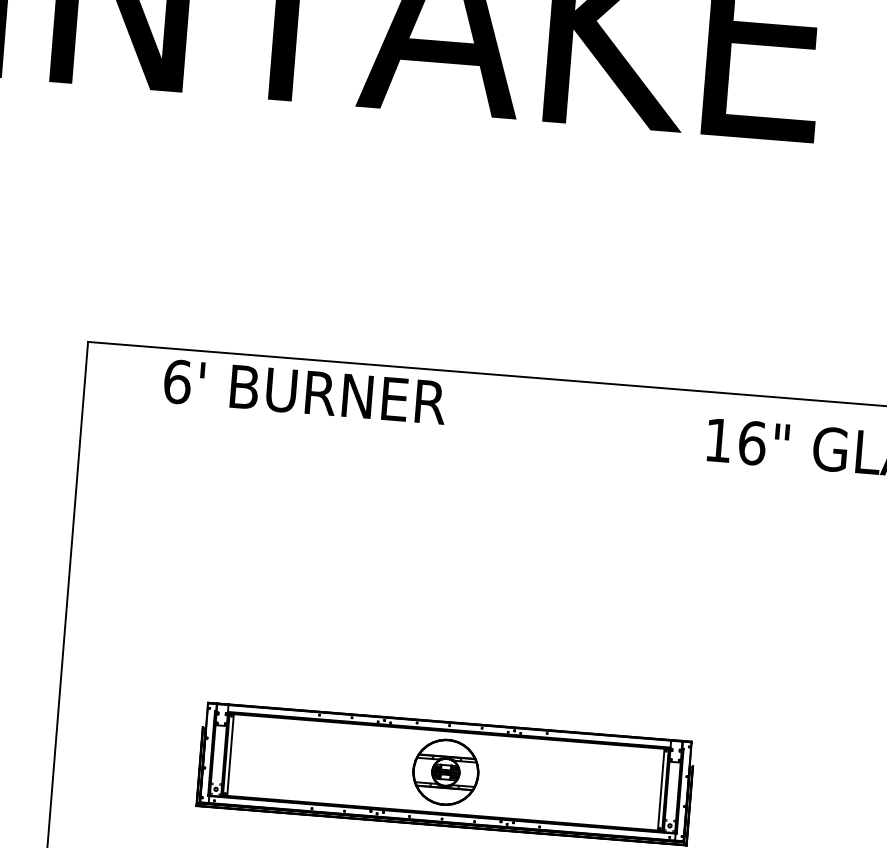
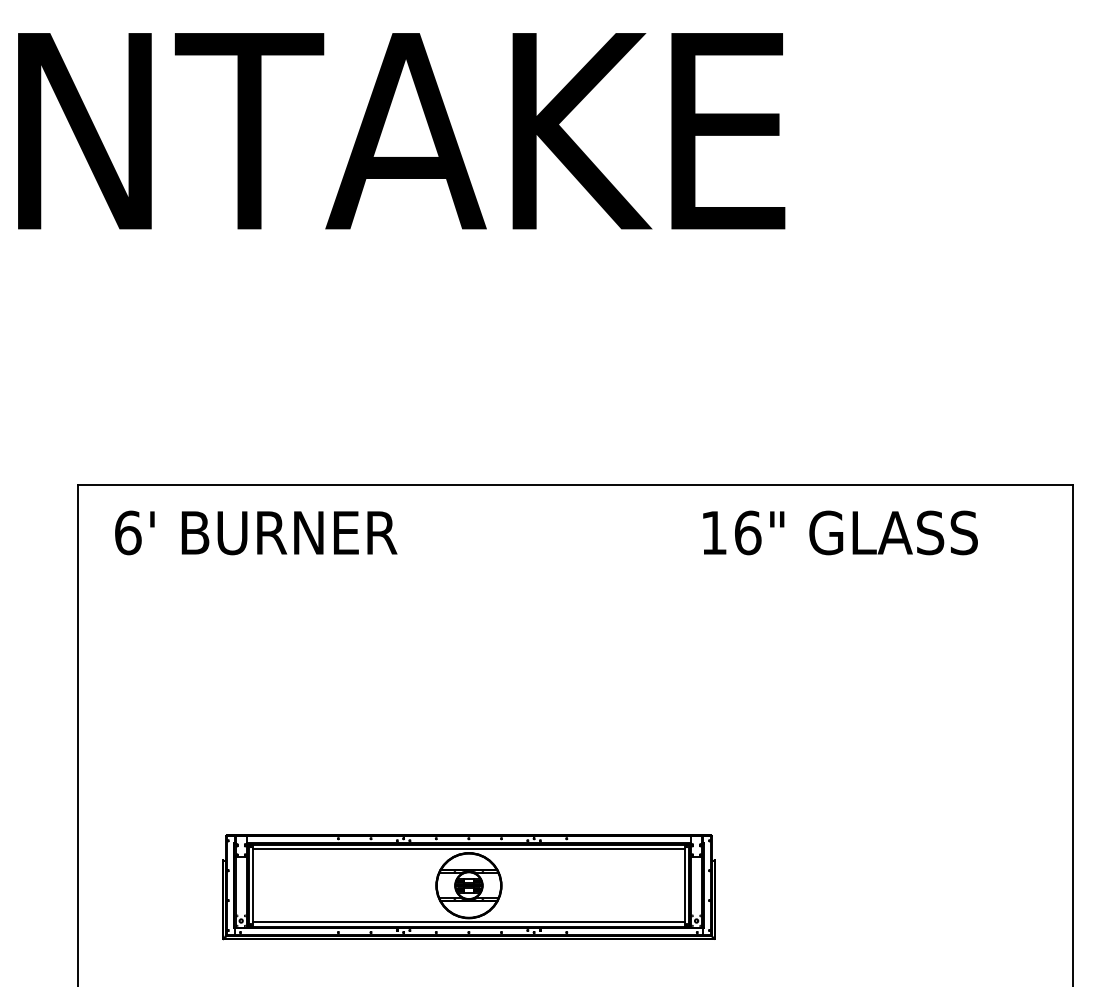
text: (305, 391) -> (256, 532), moved
line: (448, 735) -> (468, 848), added
line: (442, 809) -> (468, 922), added

